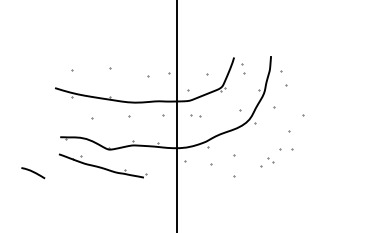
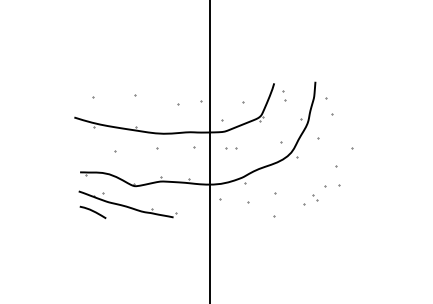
curve: (32, 172) -> (92, 211), moved

